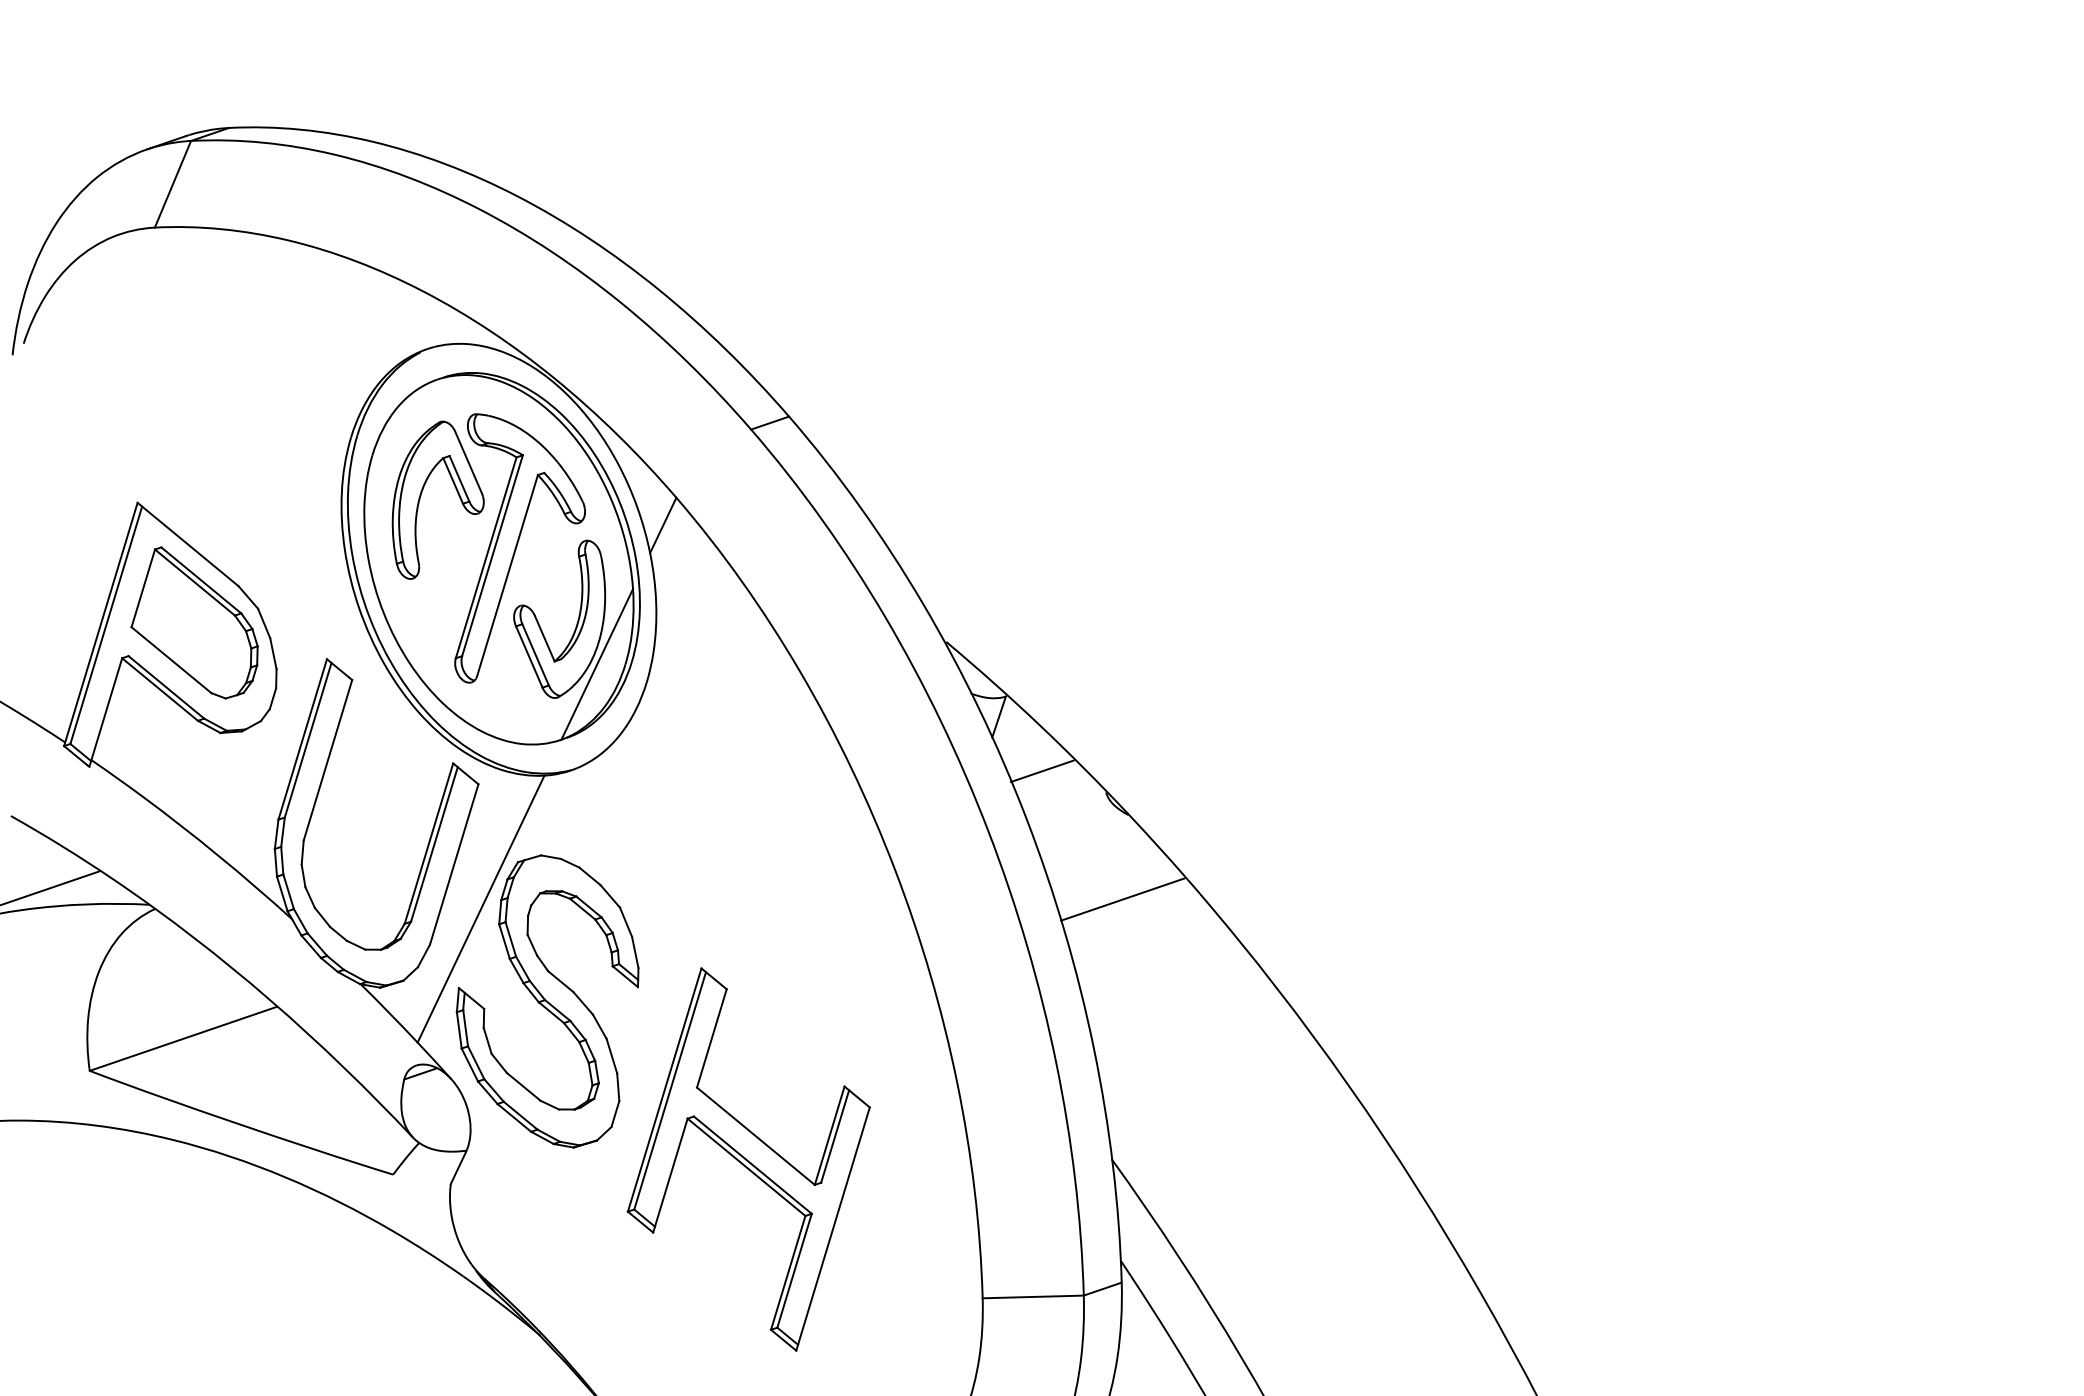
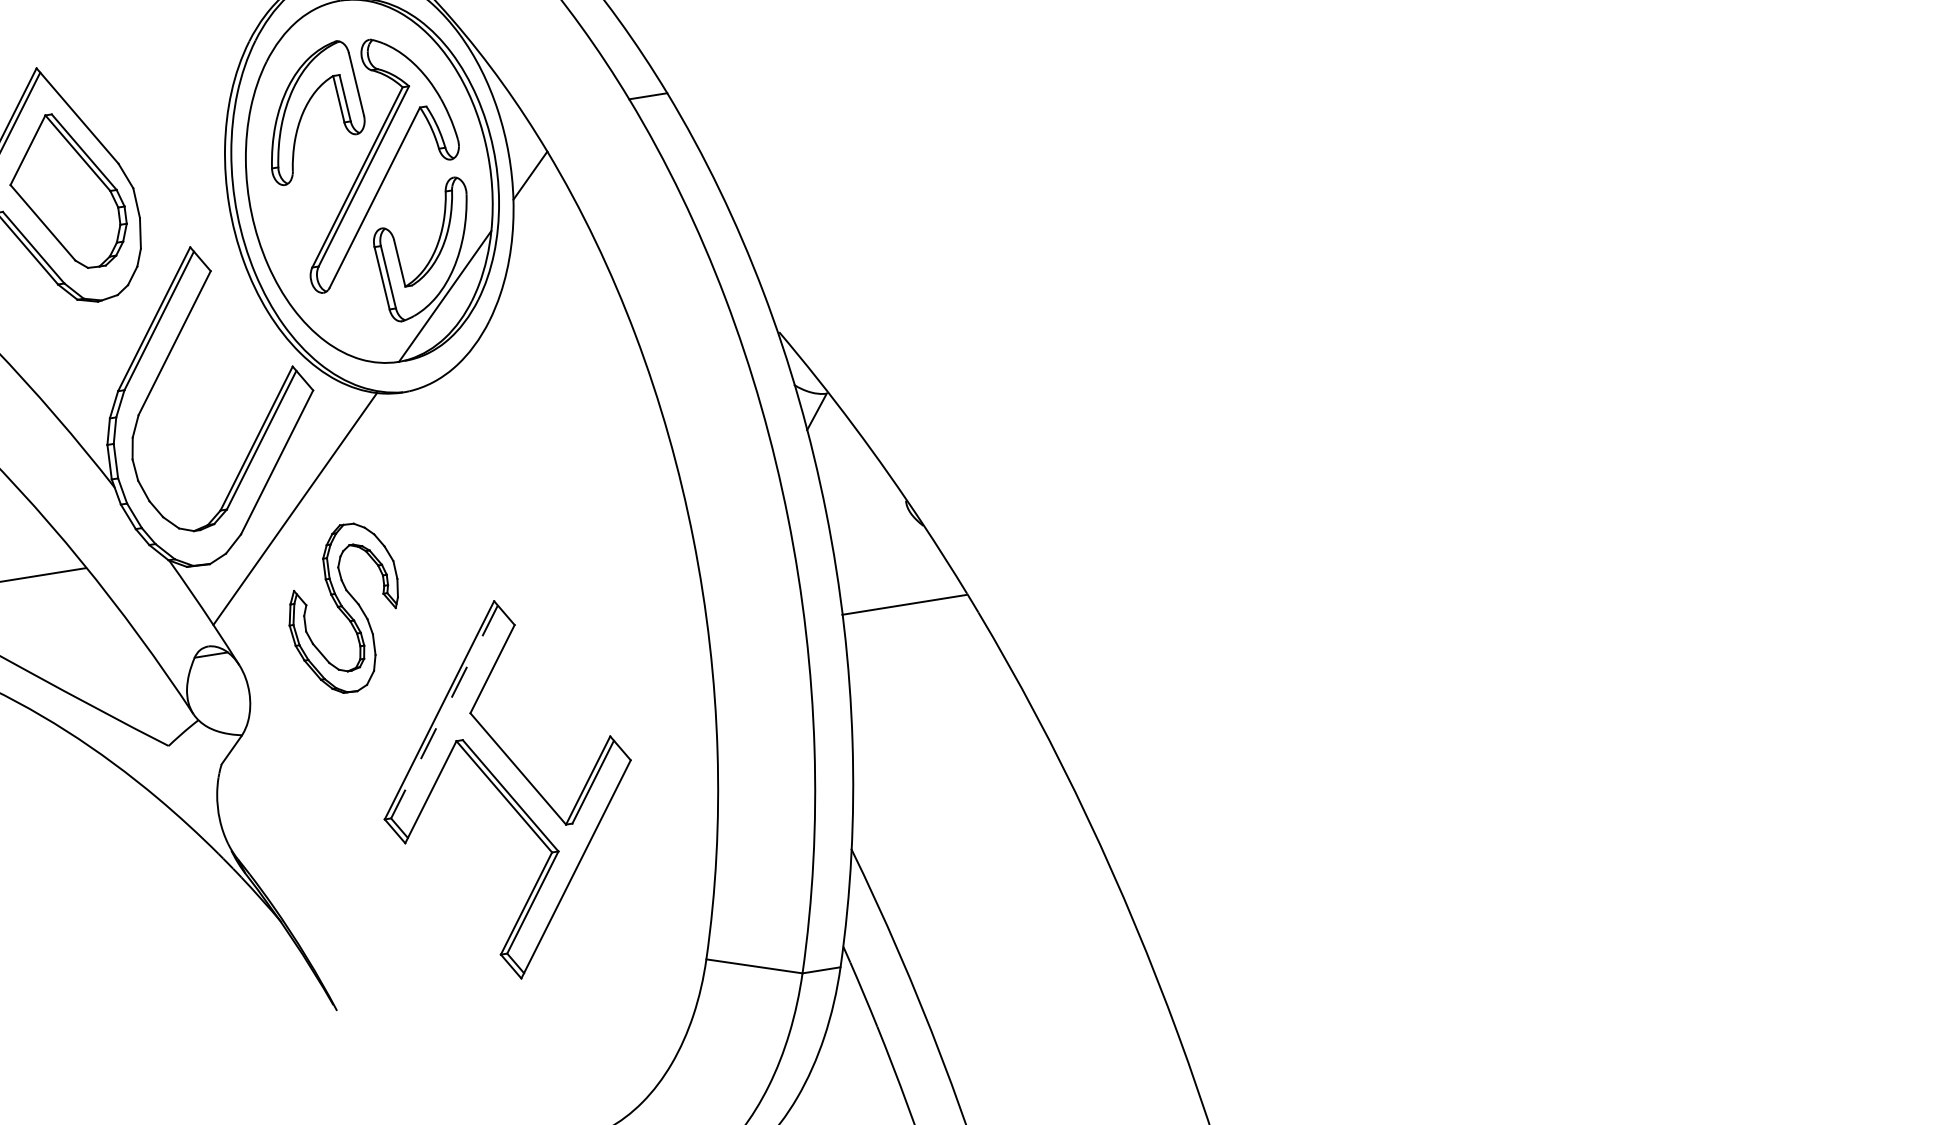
line: (1042, 770) -> (849, 469), removed
part: (547, 1001) -> (343, 607), size x0.6
line: (670, 1090) -> (444, 711), solid -> dashed

